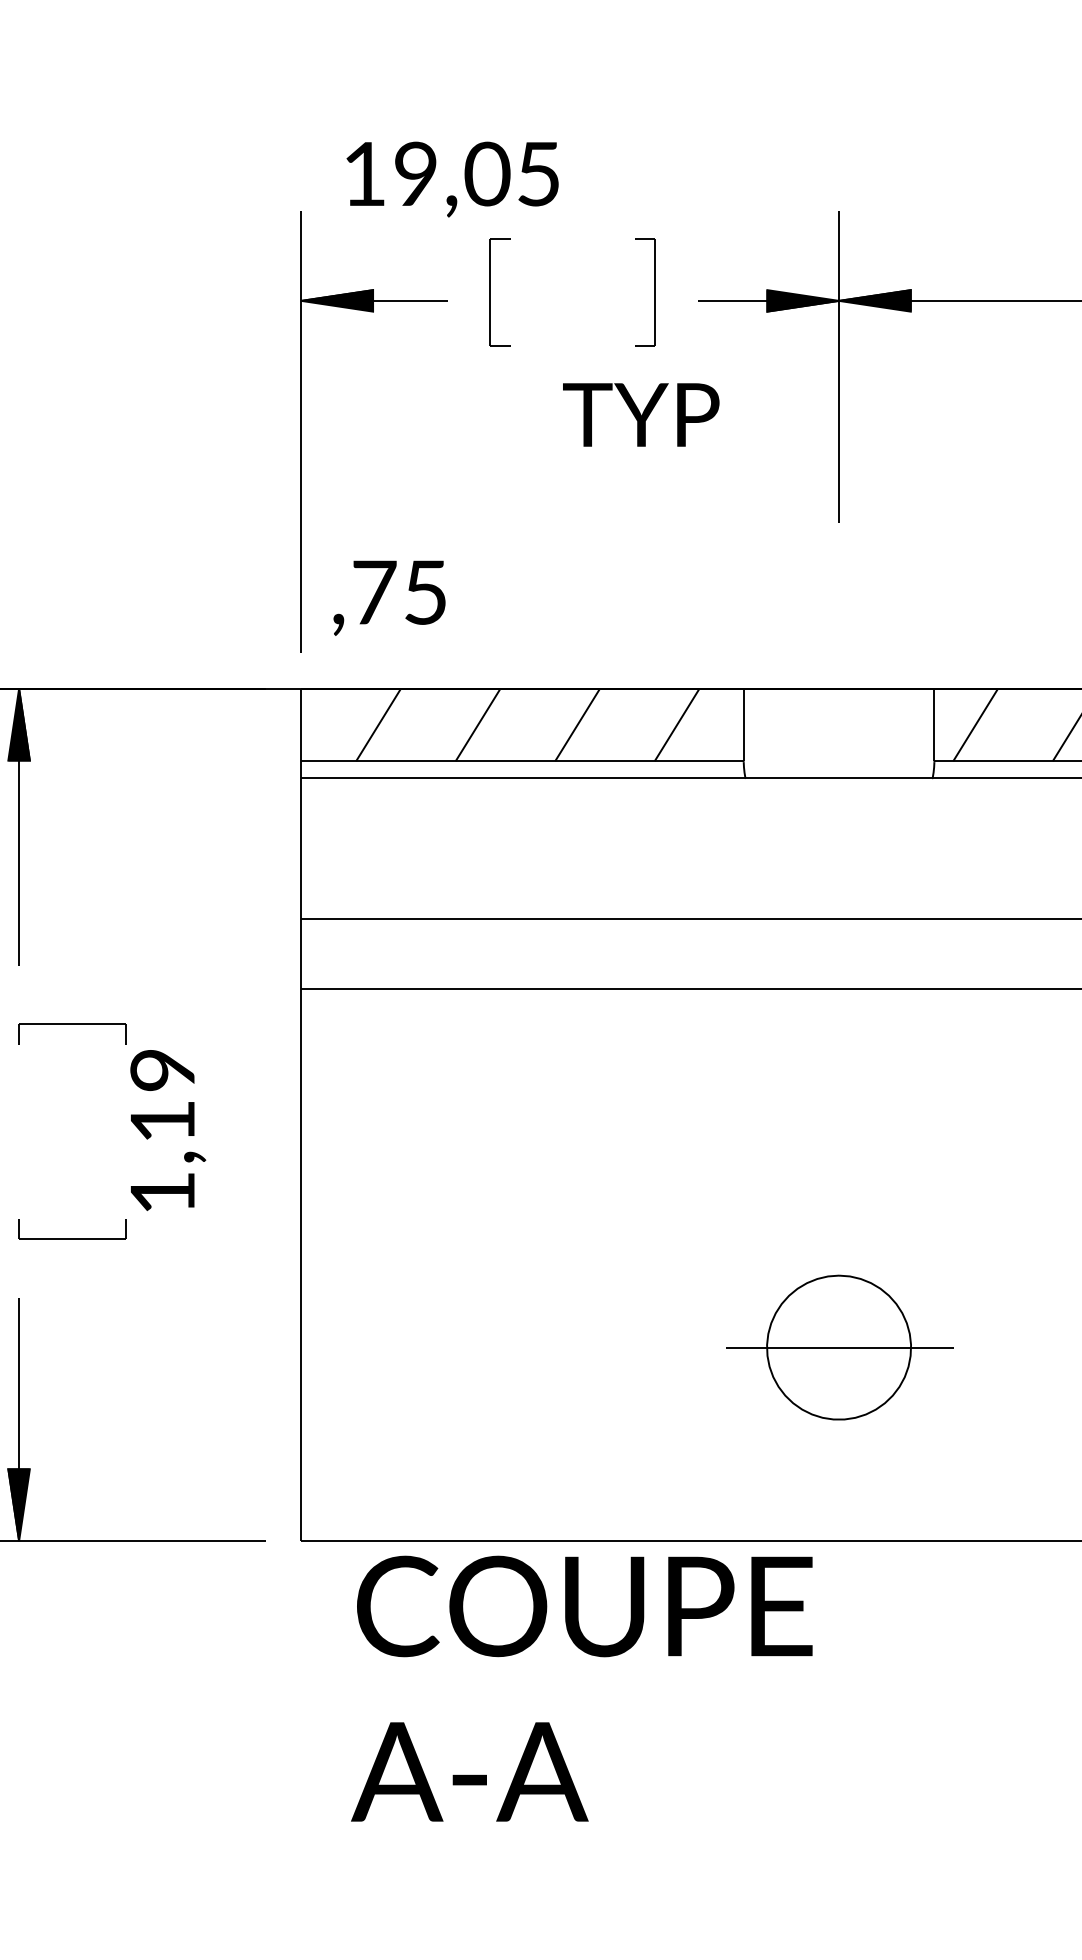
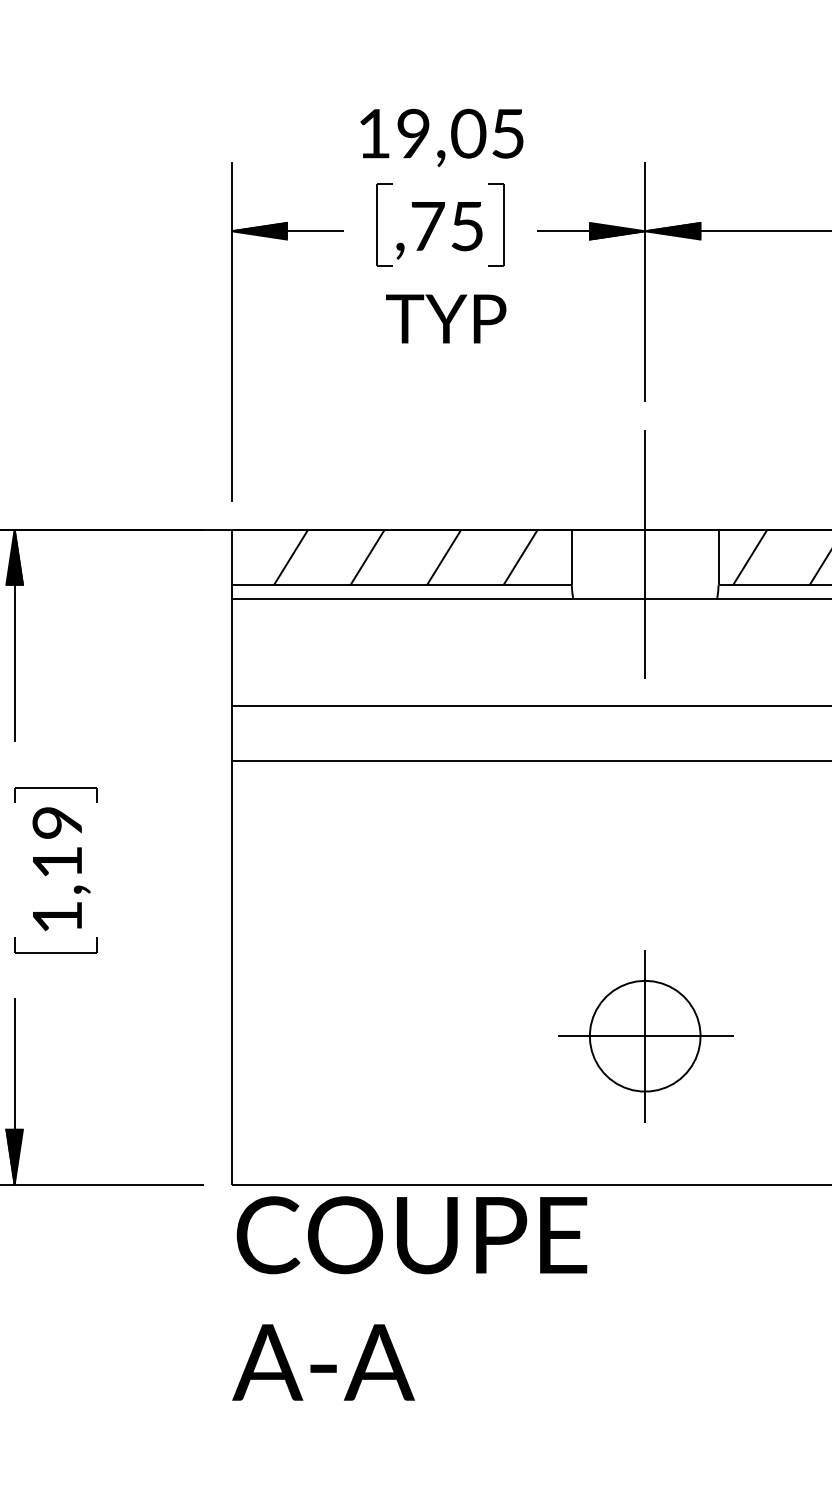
text: (452, 179) -> (441, 137), moved
text: (641, 414) -> (446, 318), moved
text: (389, 597) -> (439, 230), moved
line: (839, 721) -> (645, 554), added
text: (168, 1130) -> (61, 869), moved
line: (839, 1348) -> (645, 1036), added
text: (581, 1688) -> (409, 1298), moved

